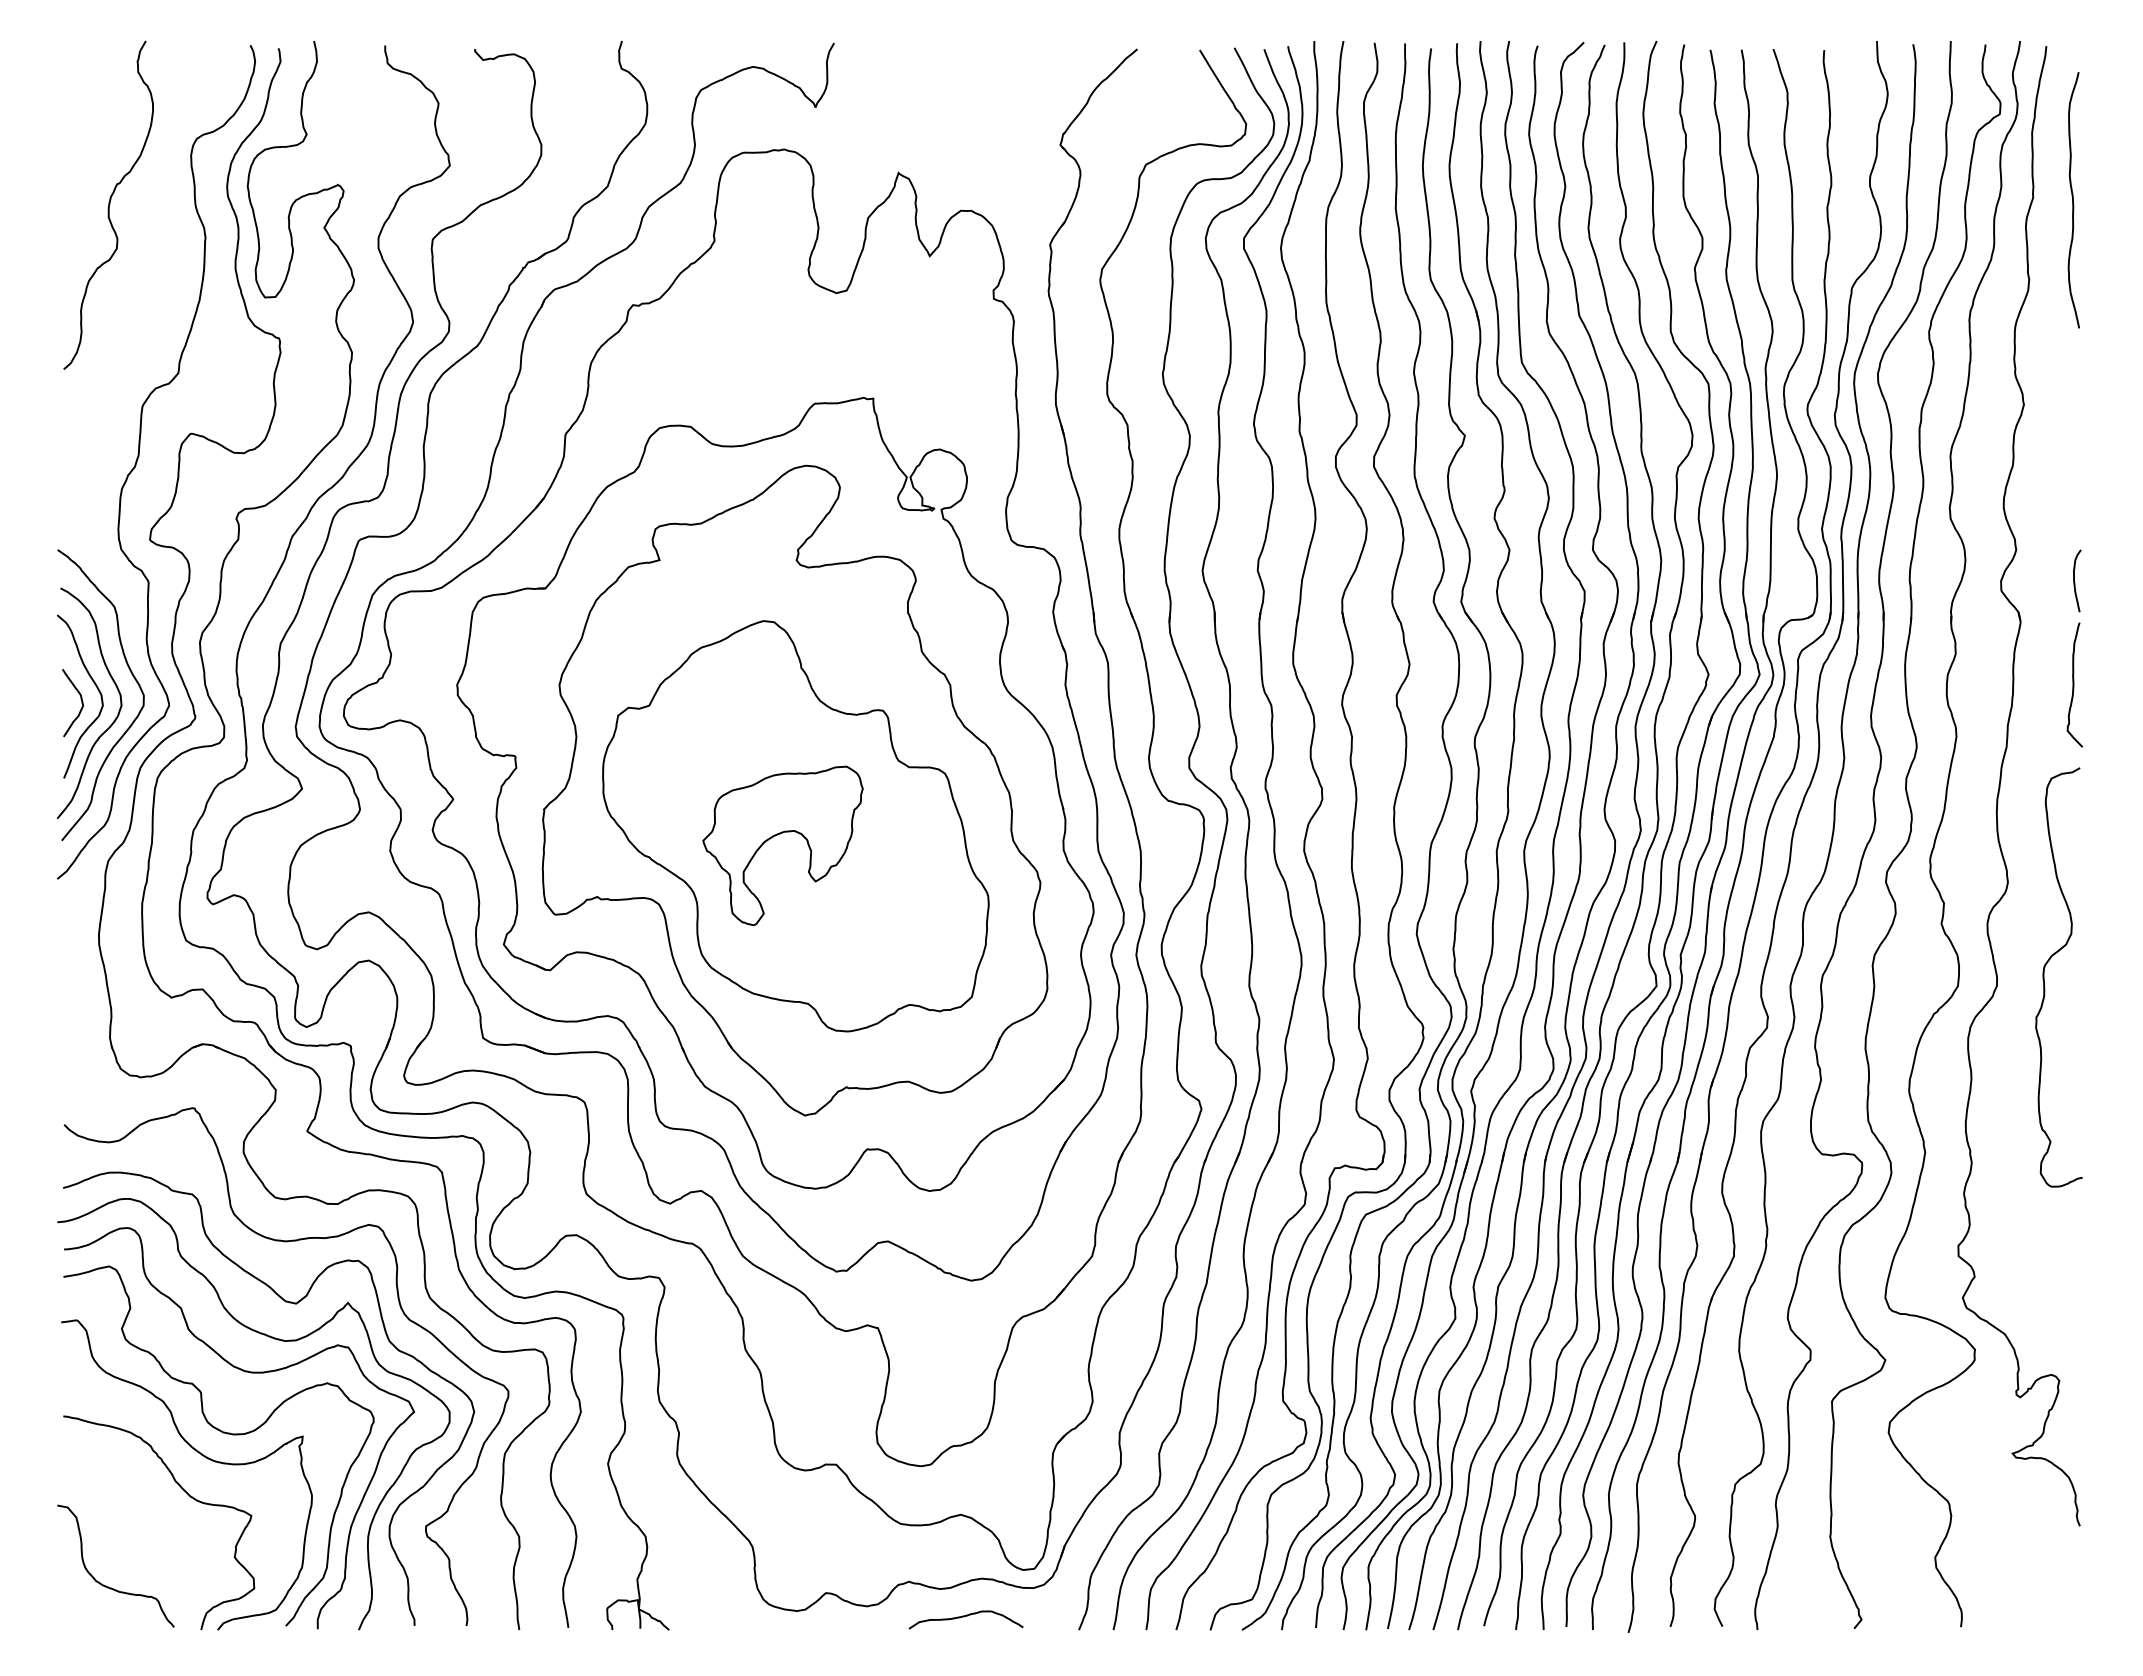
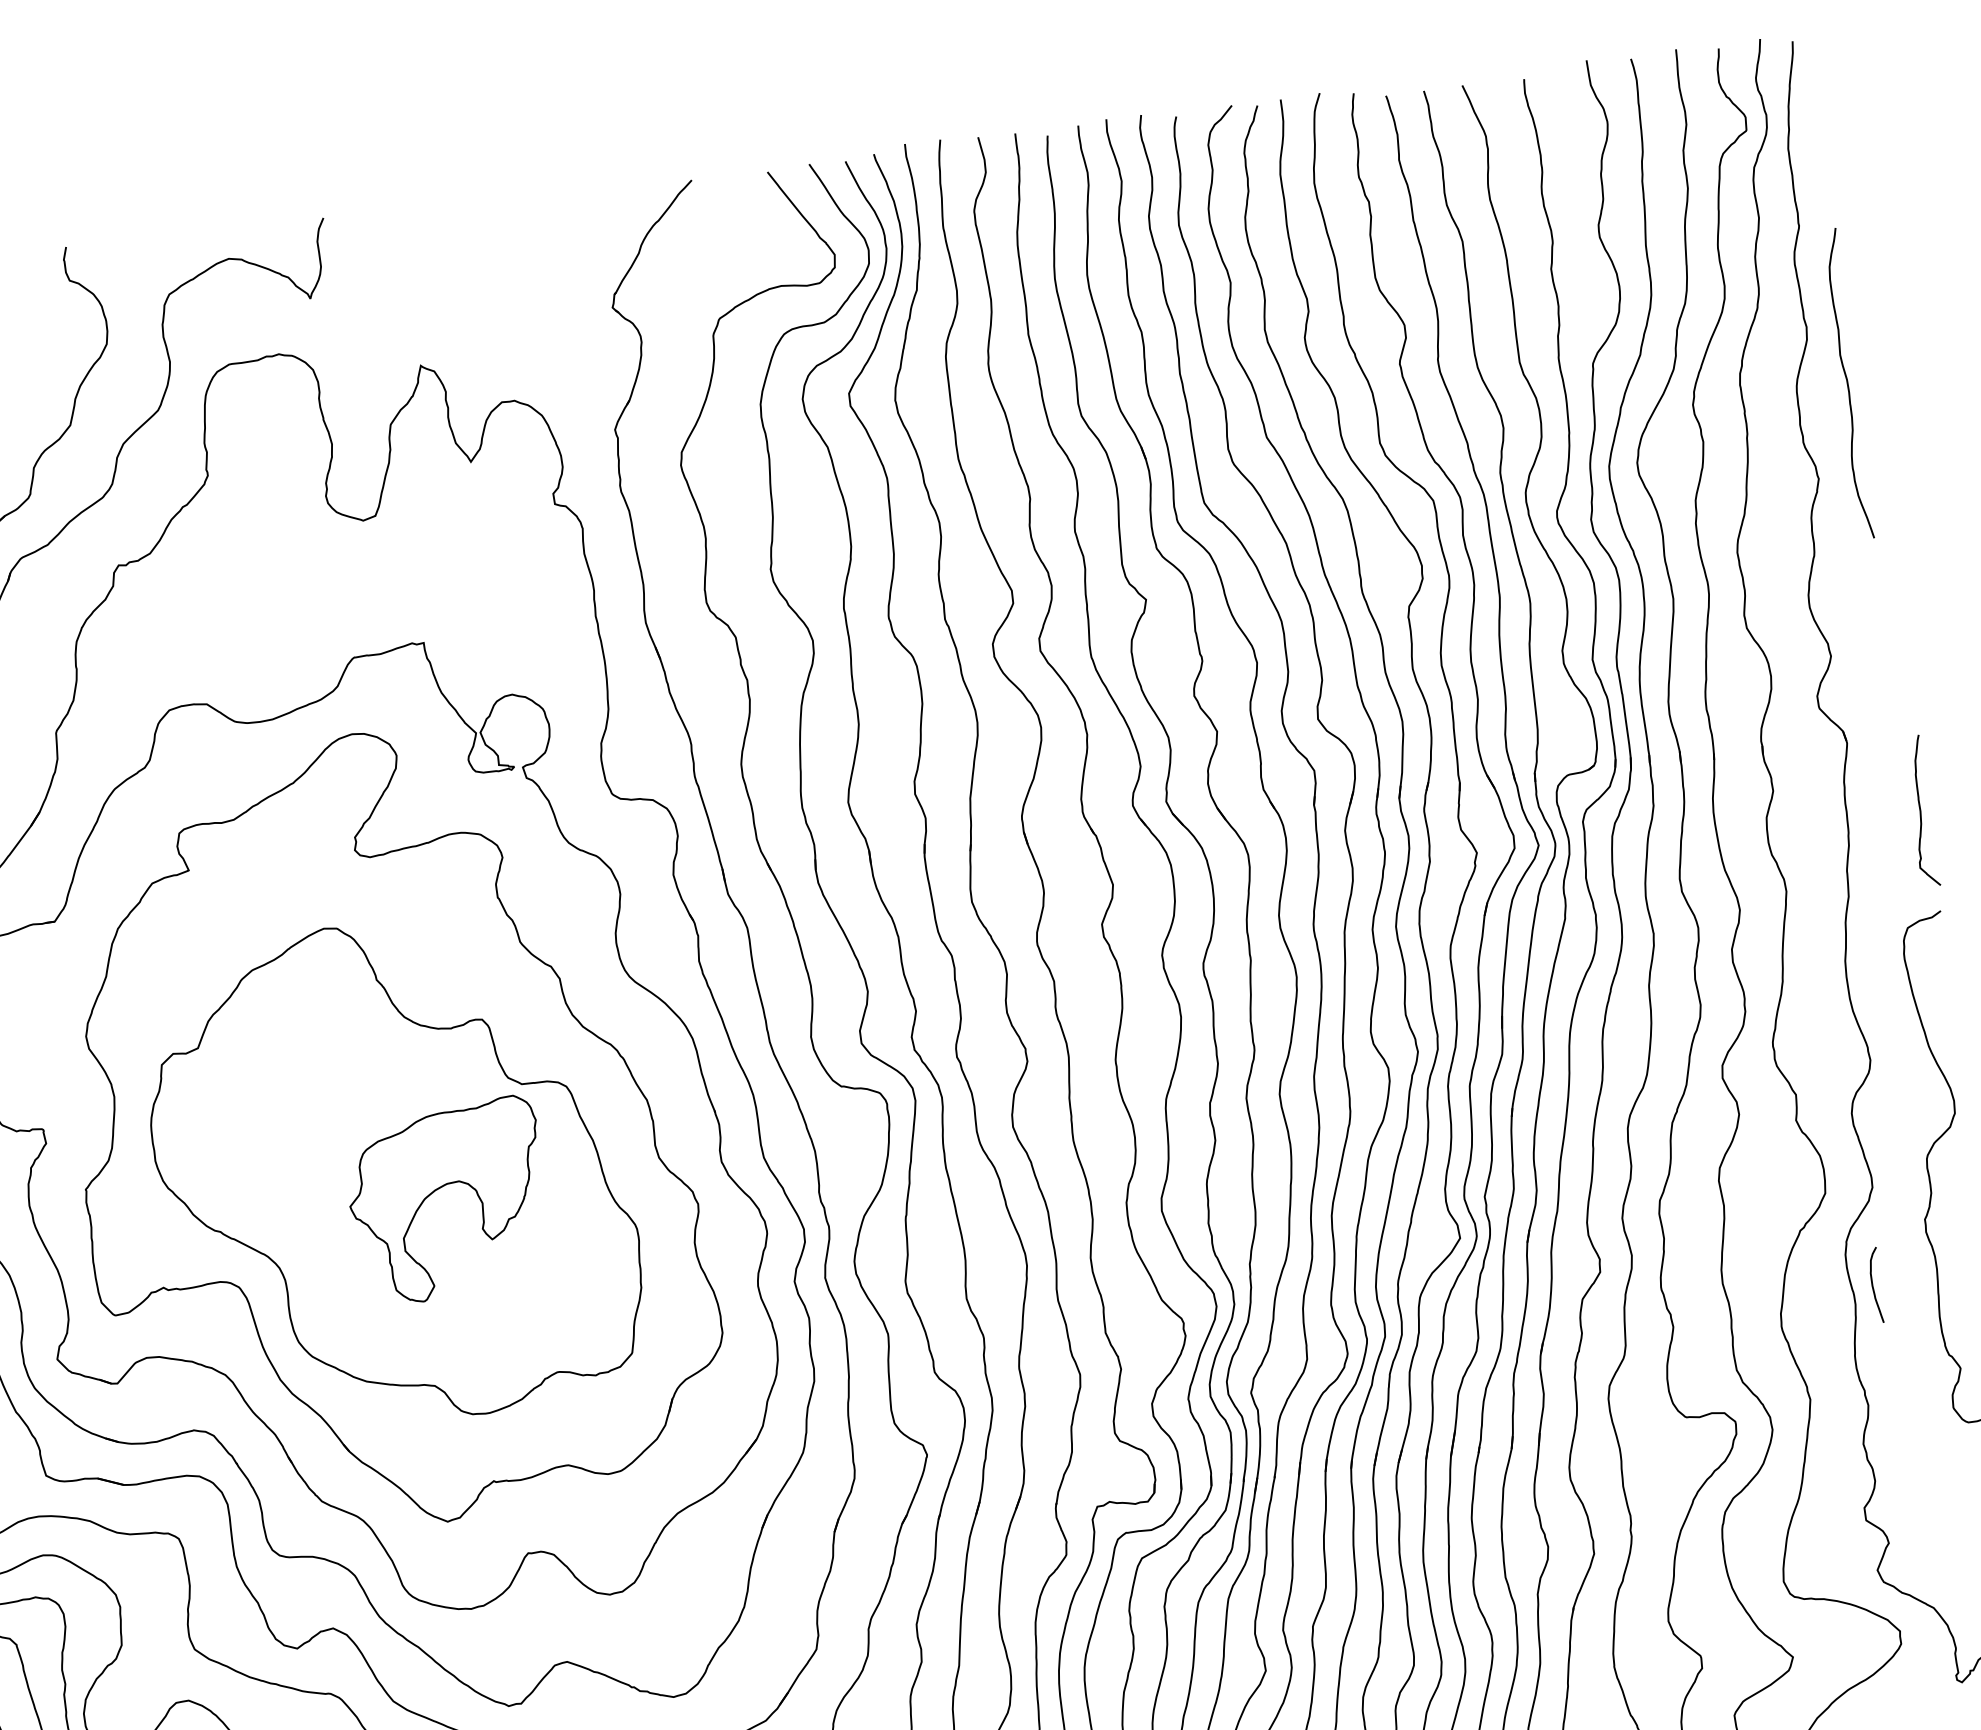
curve: (2073, 200) -> (1848, 384), moved
curve: (2075, 582) -> (1874, 1287), moved
part: (778, 835) -> (440, 1189), moved

